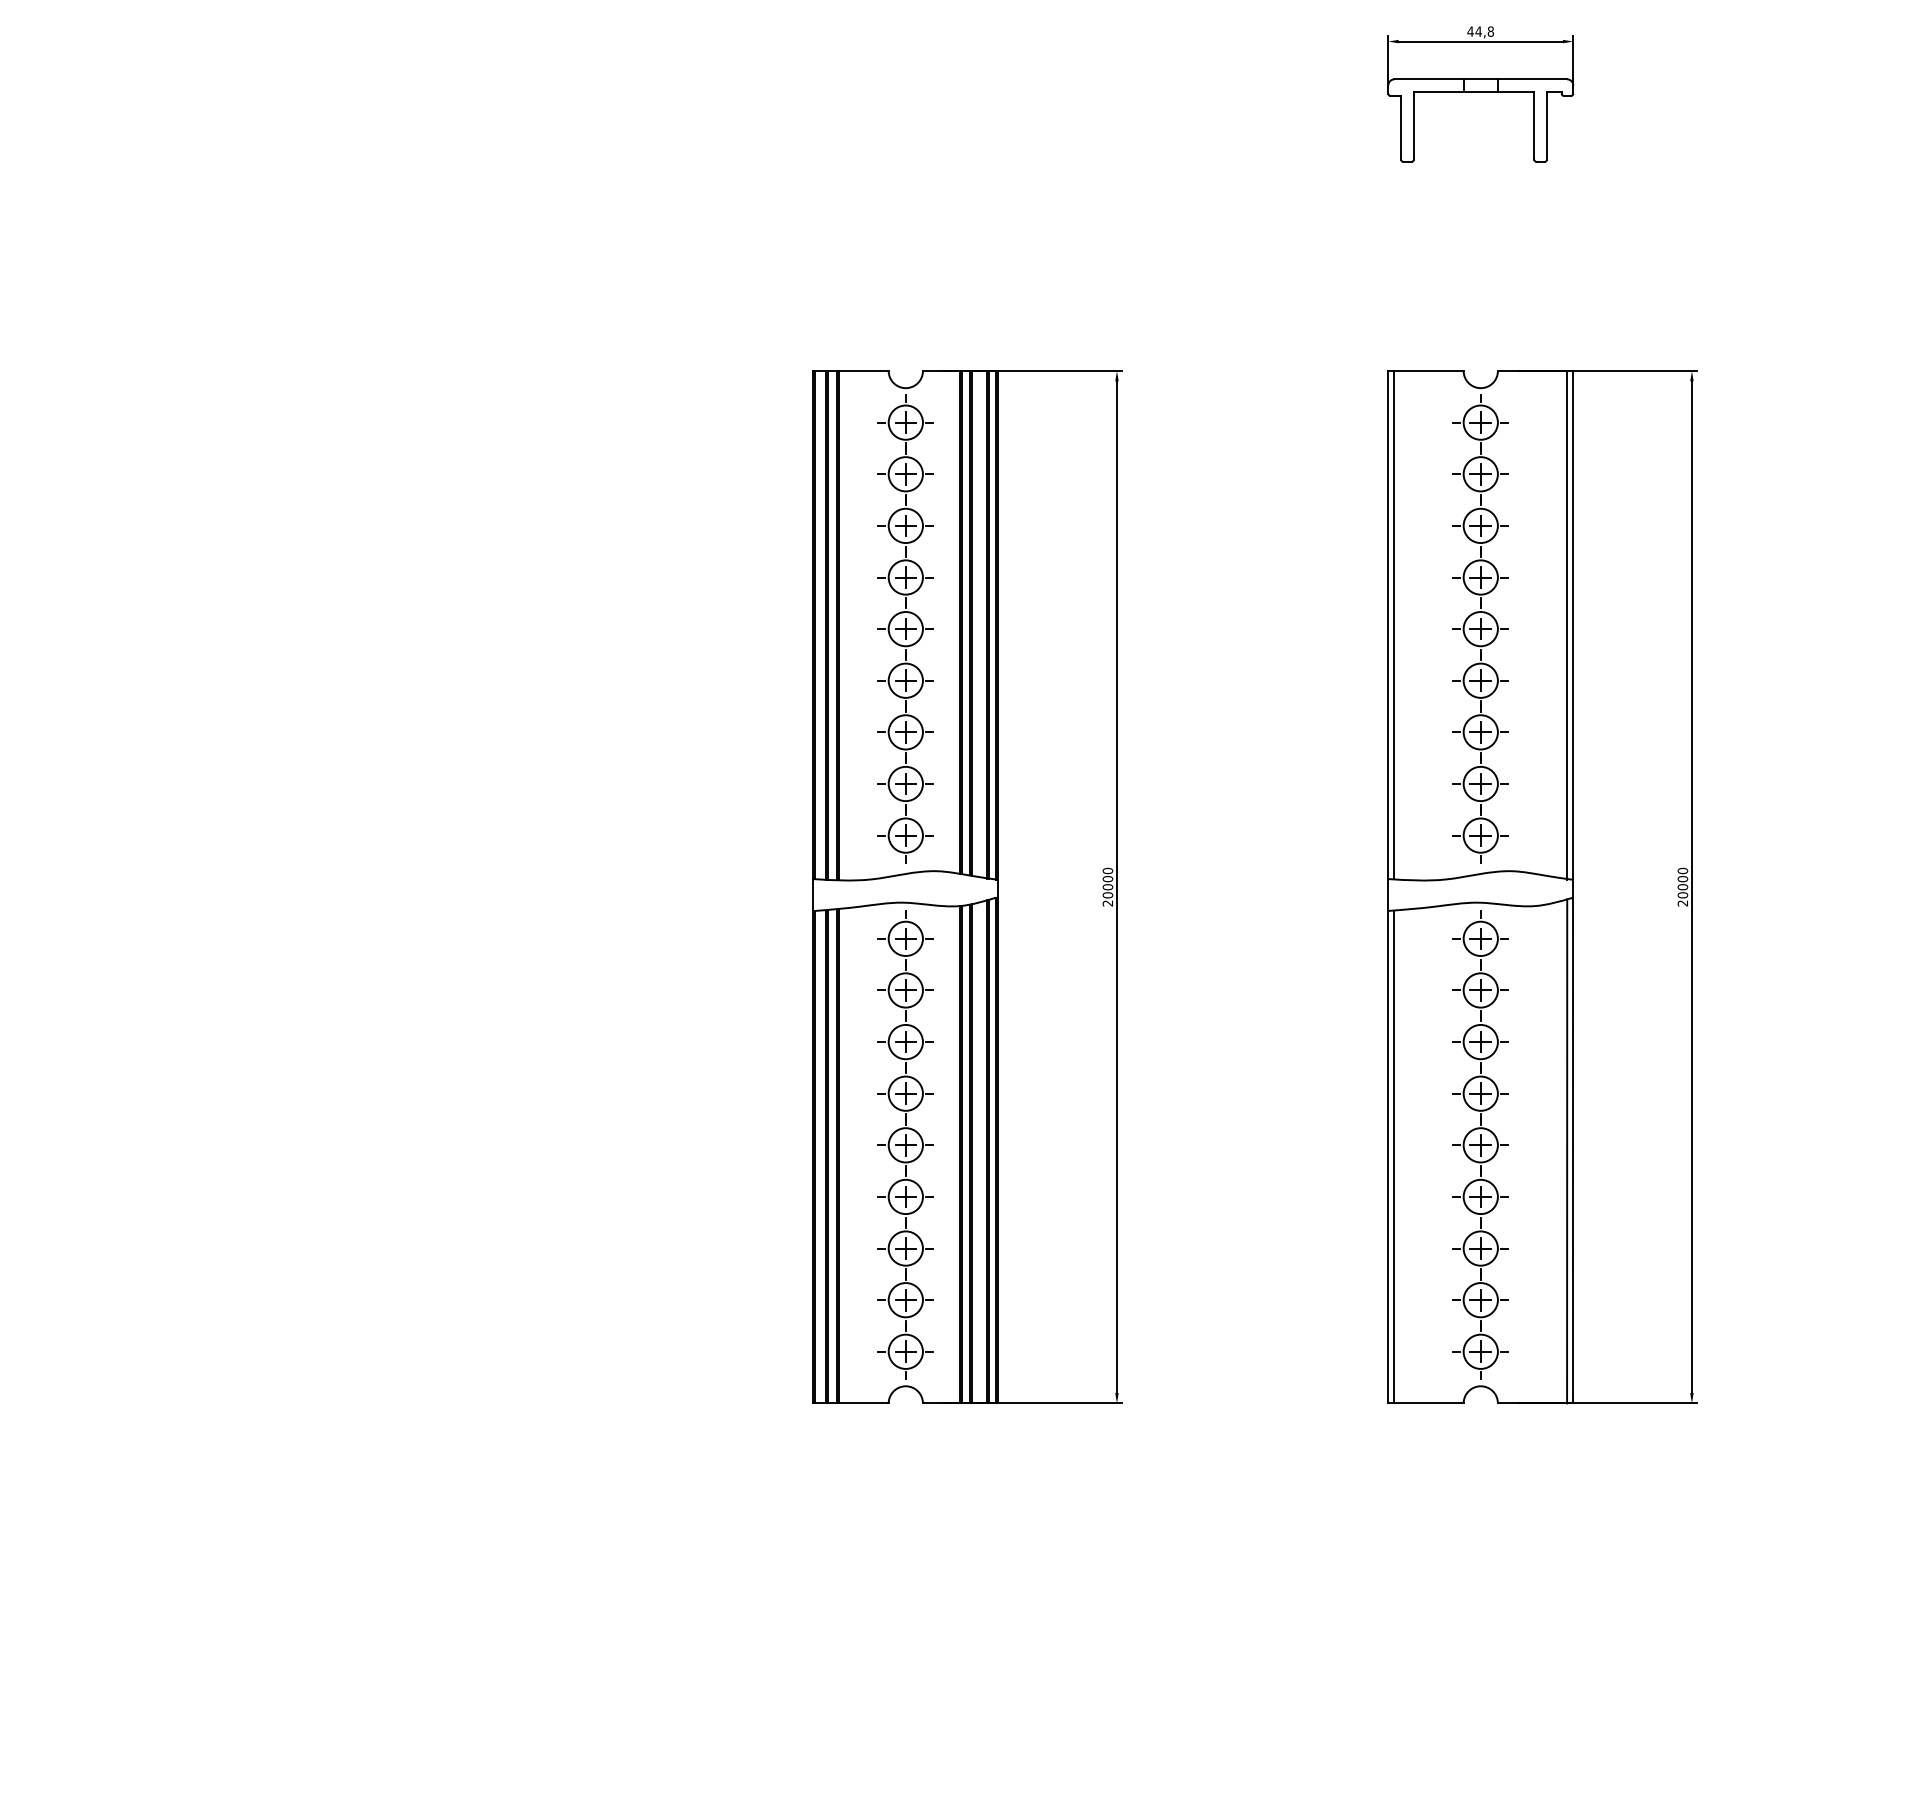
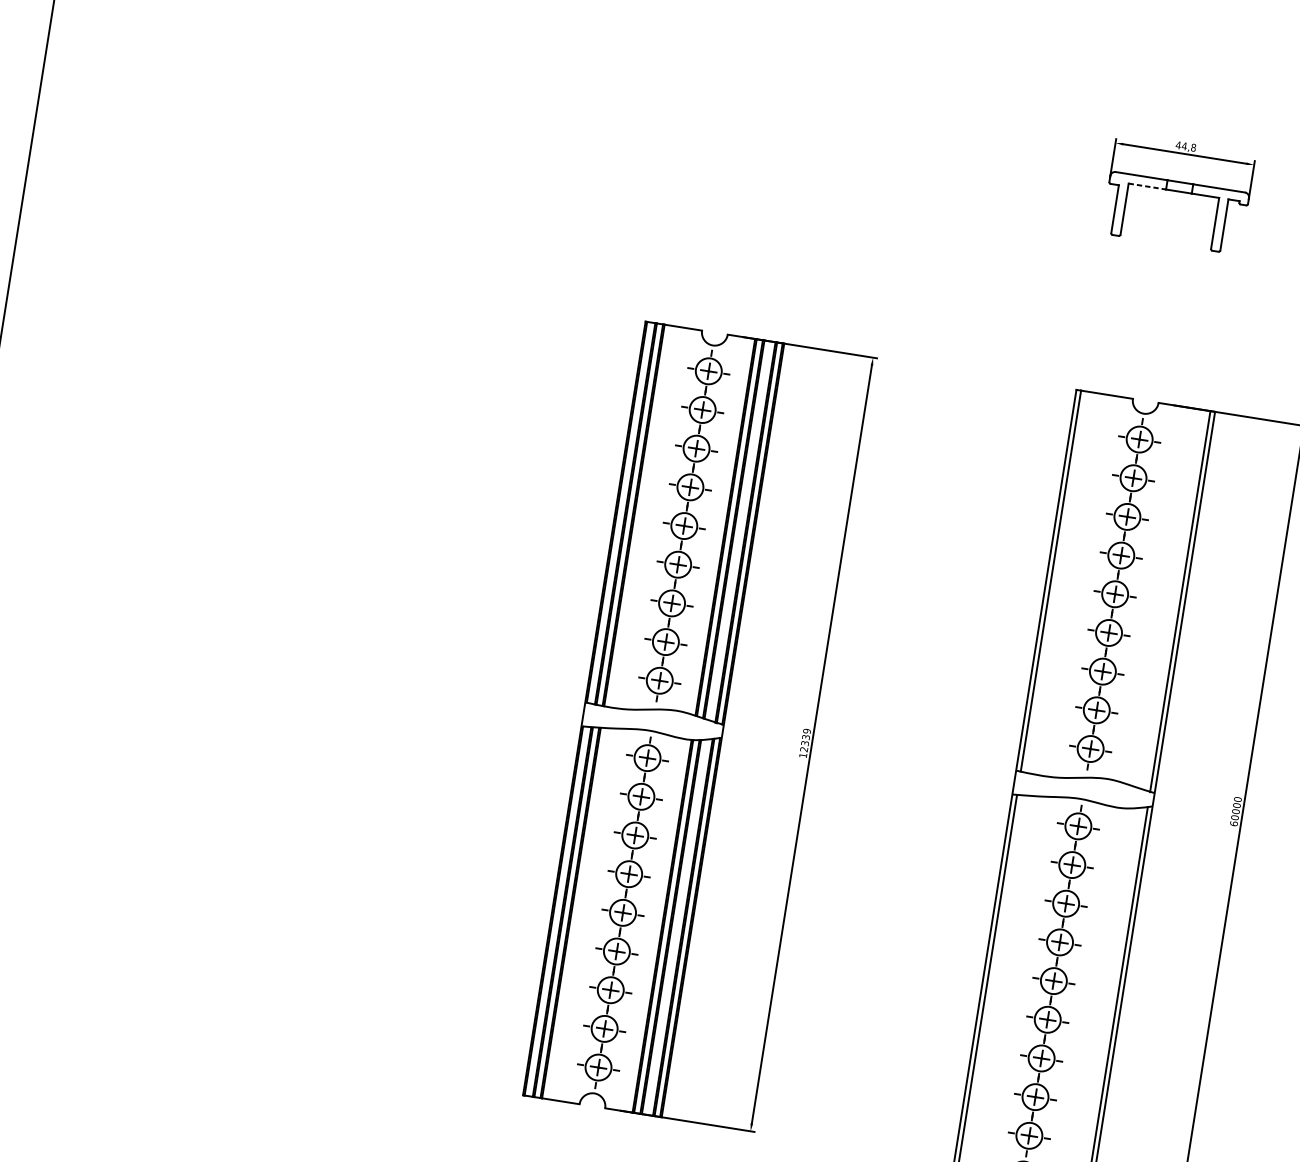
line: (1438, 91) -> (1147, 186), solid -> dashed
text: (1107, 887) -> (804, 743), 20000 -> 12339
text: (1682, 903) -> (1233, 823), 20000 -> 60000

